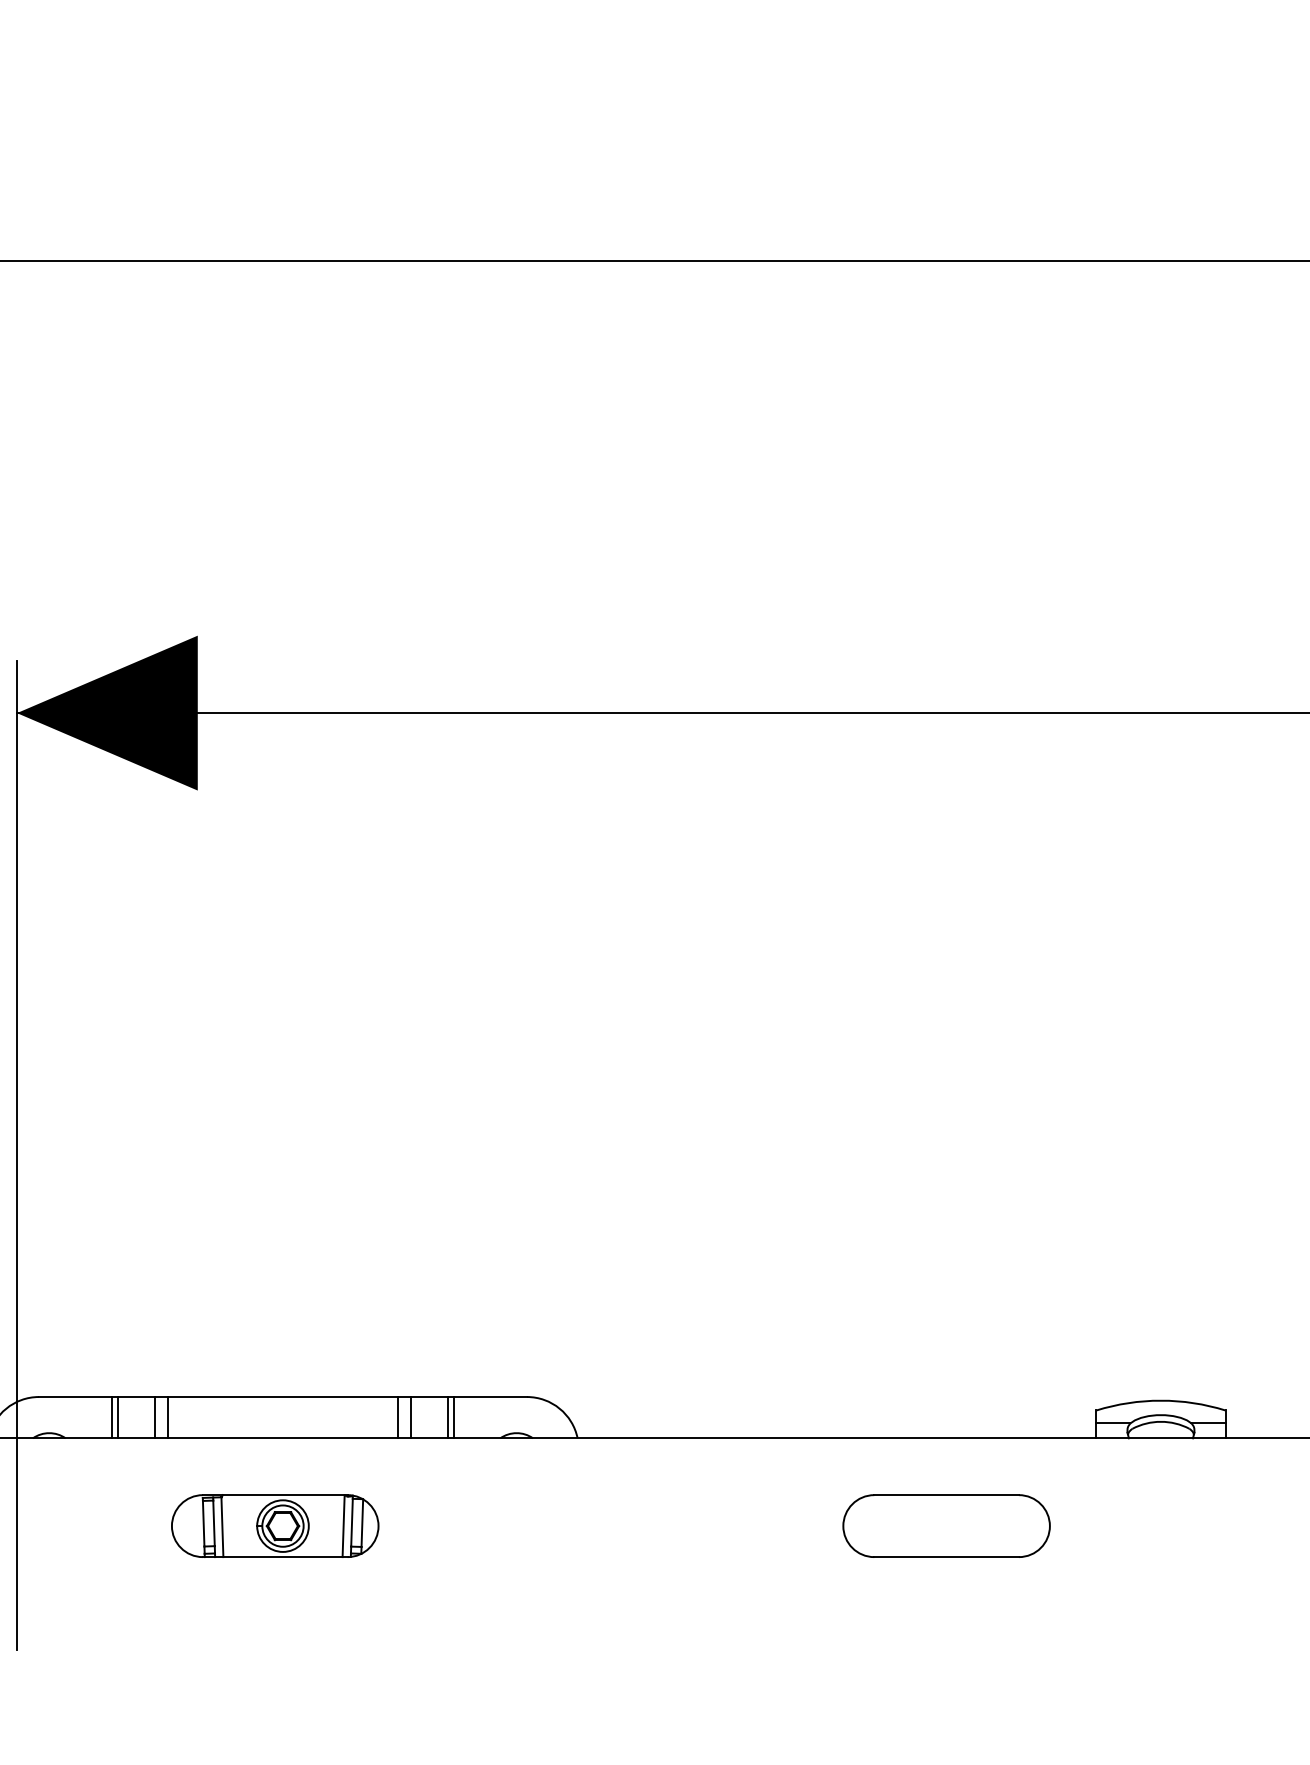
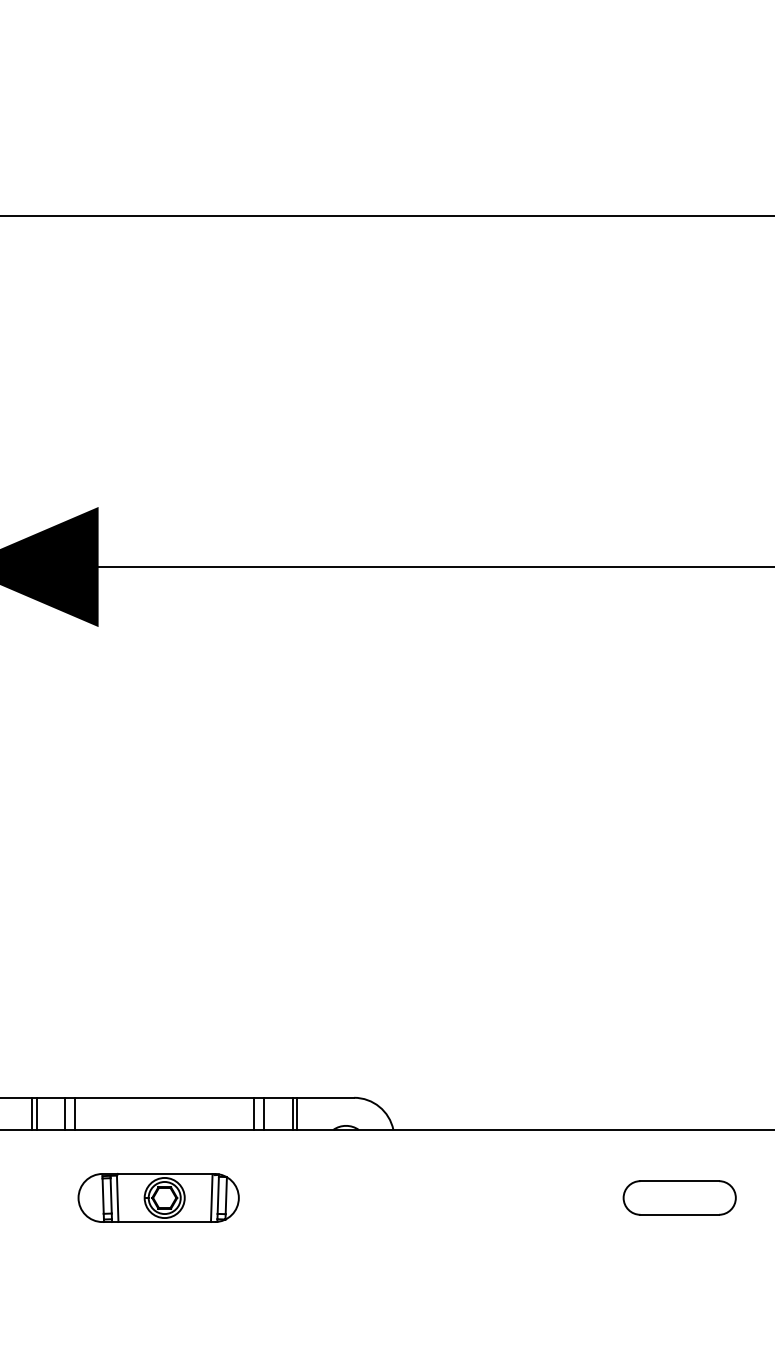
part: (946, 1525) -> (679, 1197), size x0.7

